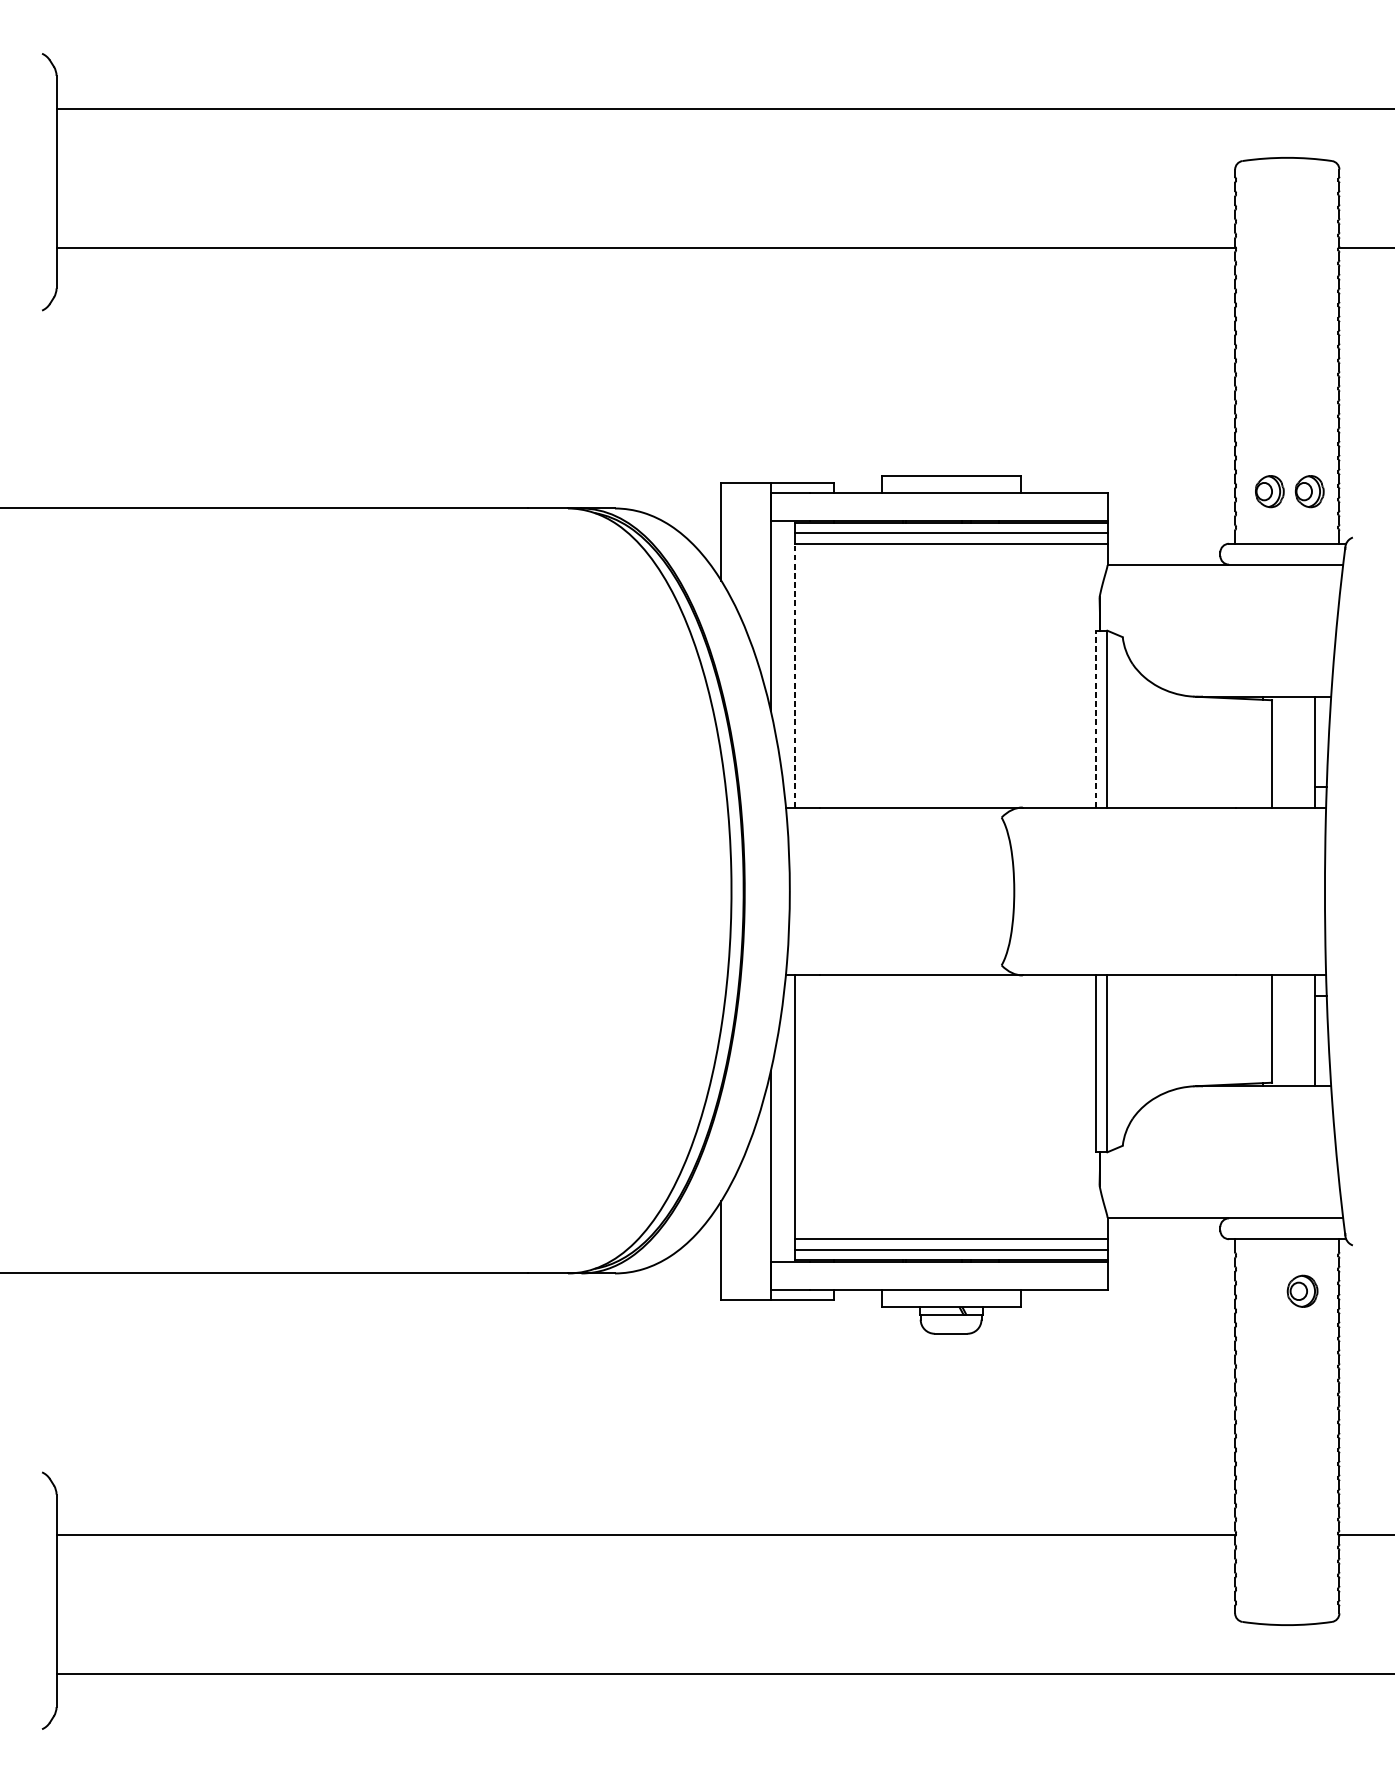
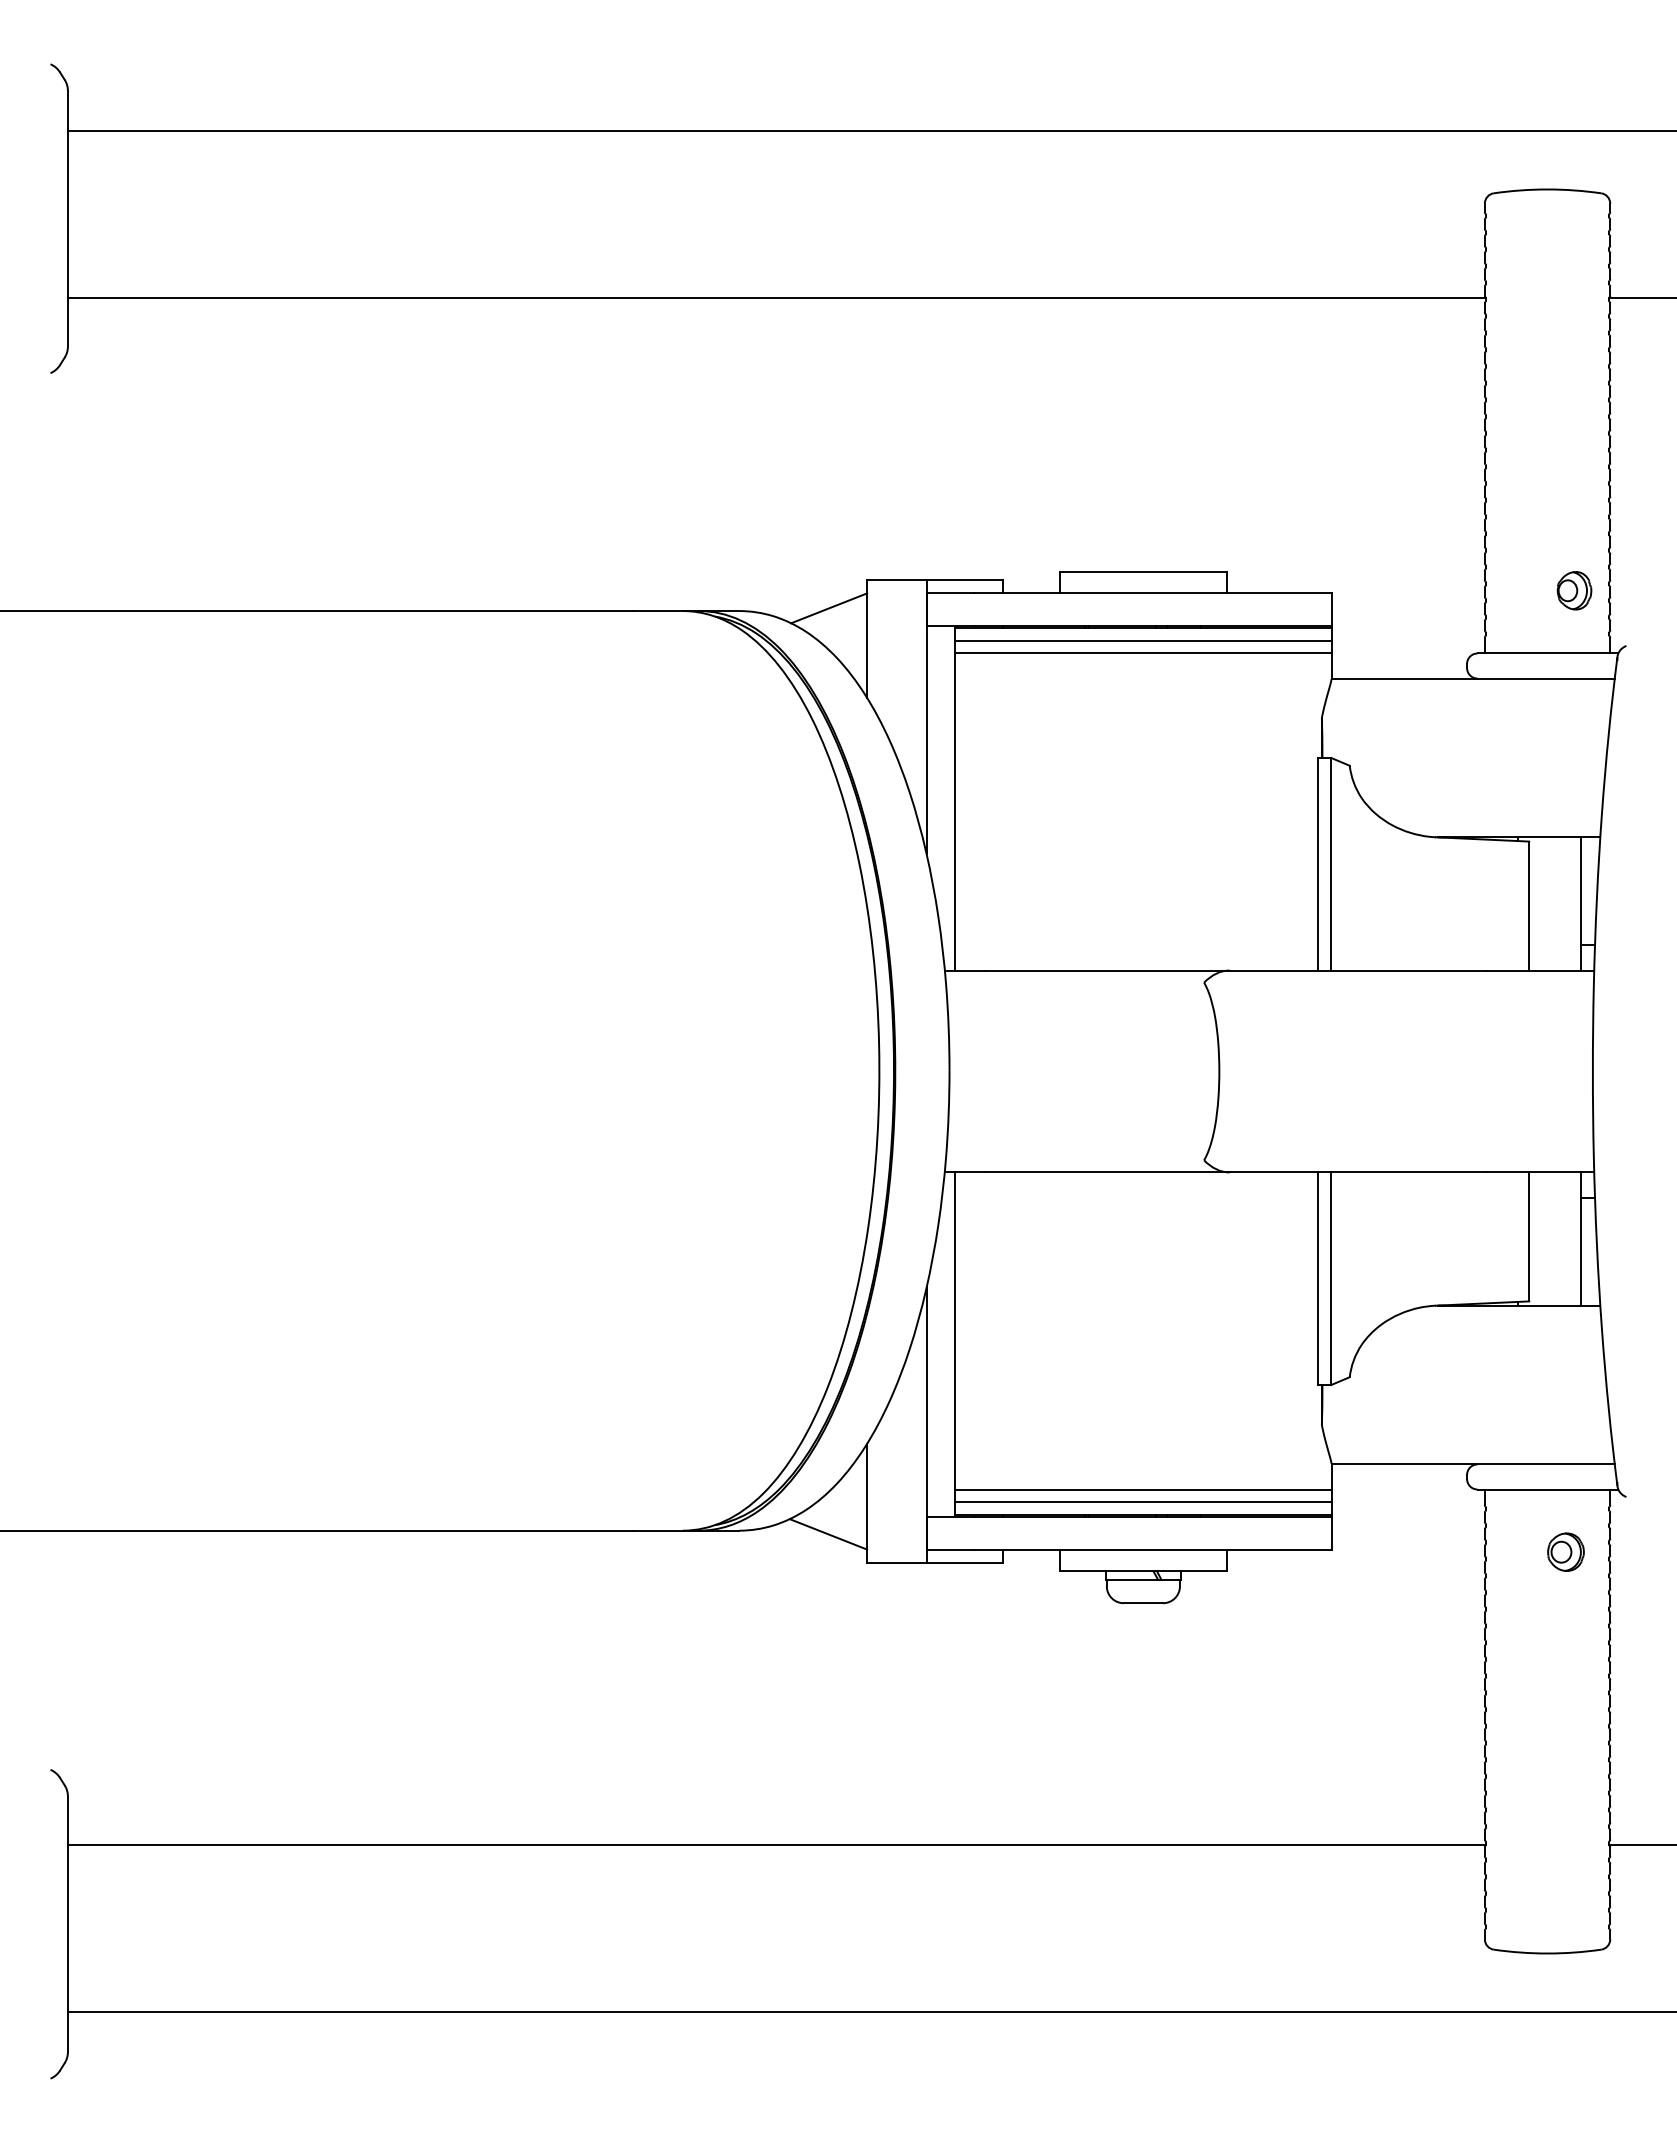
part: (1269, 491) -> (1526, 590), removed
line: (690, 506) -> (829, 608), added
line: (794, 676) -> (955, 812), dashed -> solid
line: (1095, 718) -> (1317, 863), dashed -> solid
line: (689, 1276) -> (828, 1534), added

